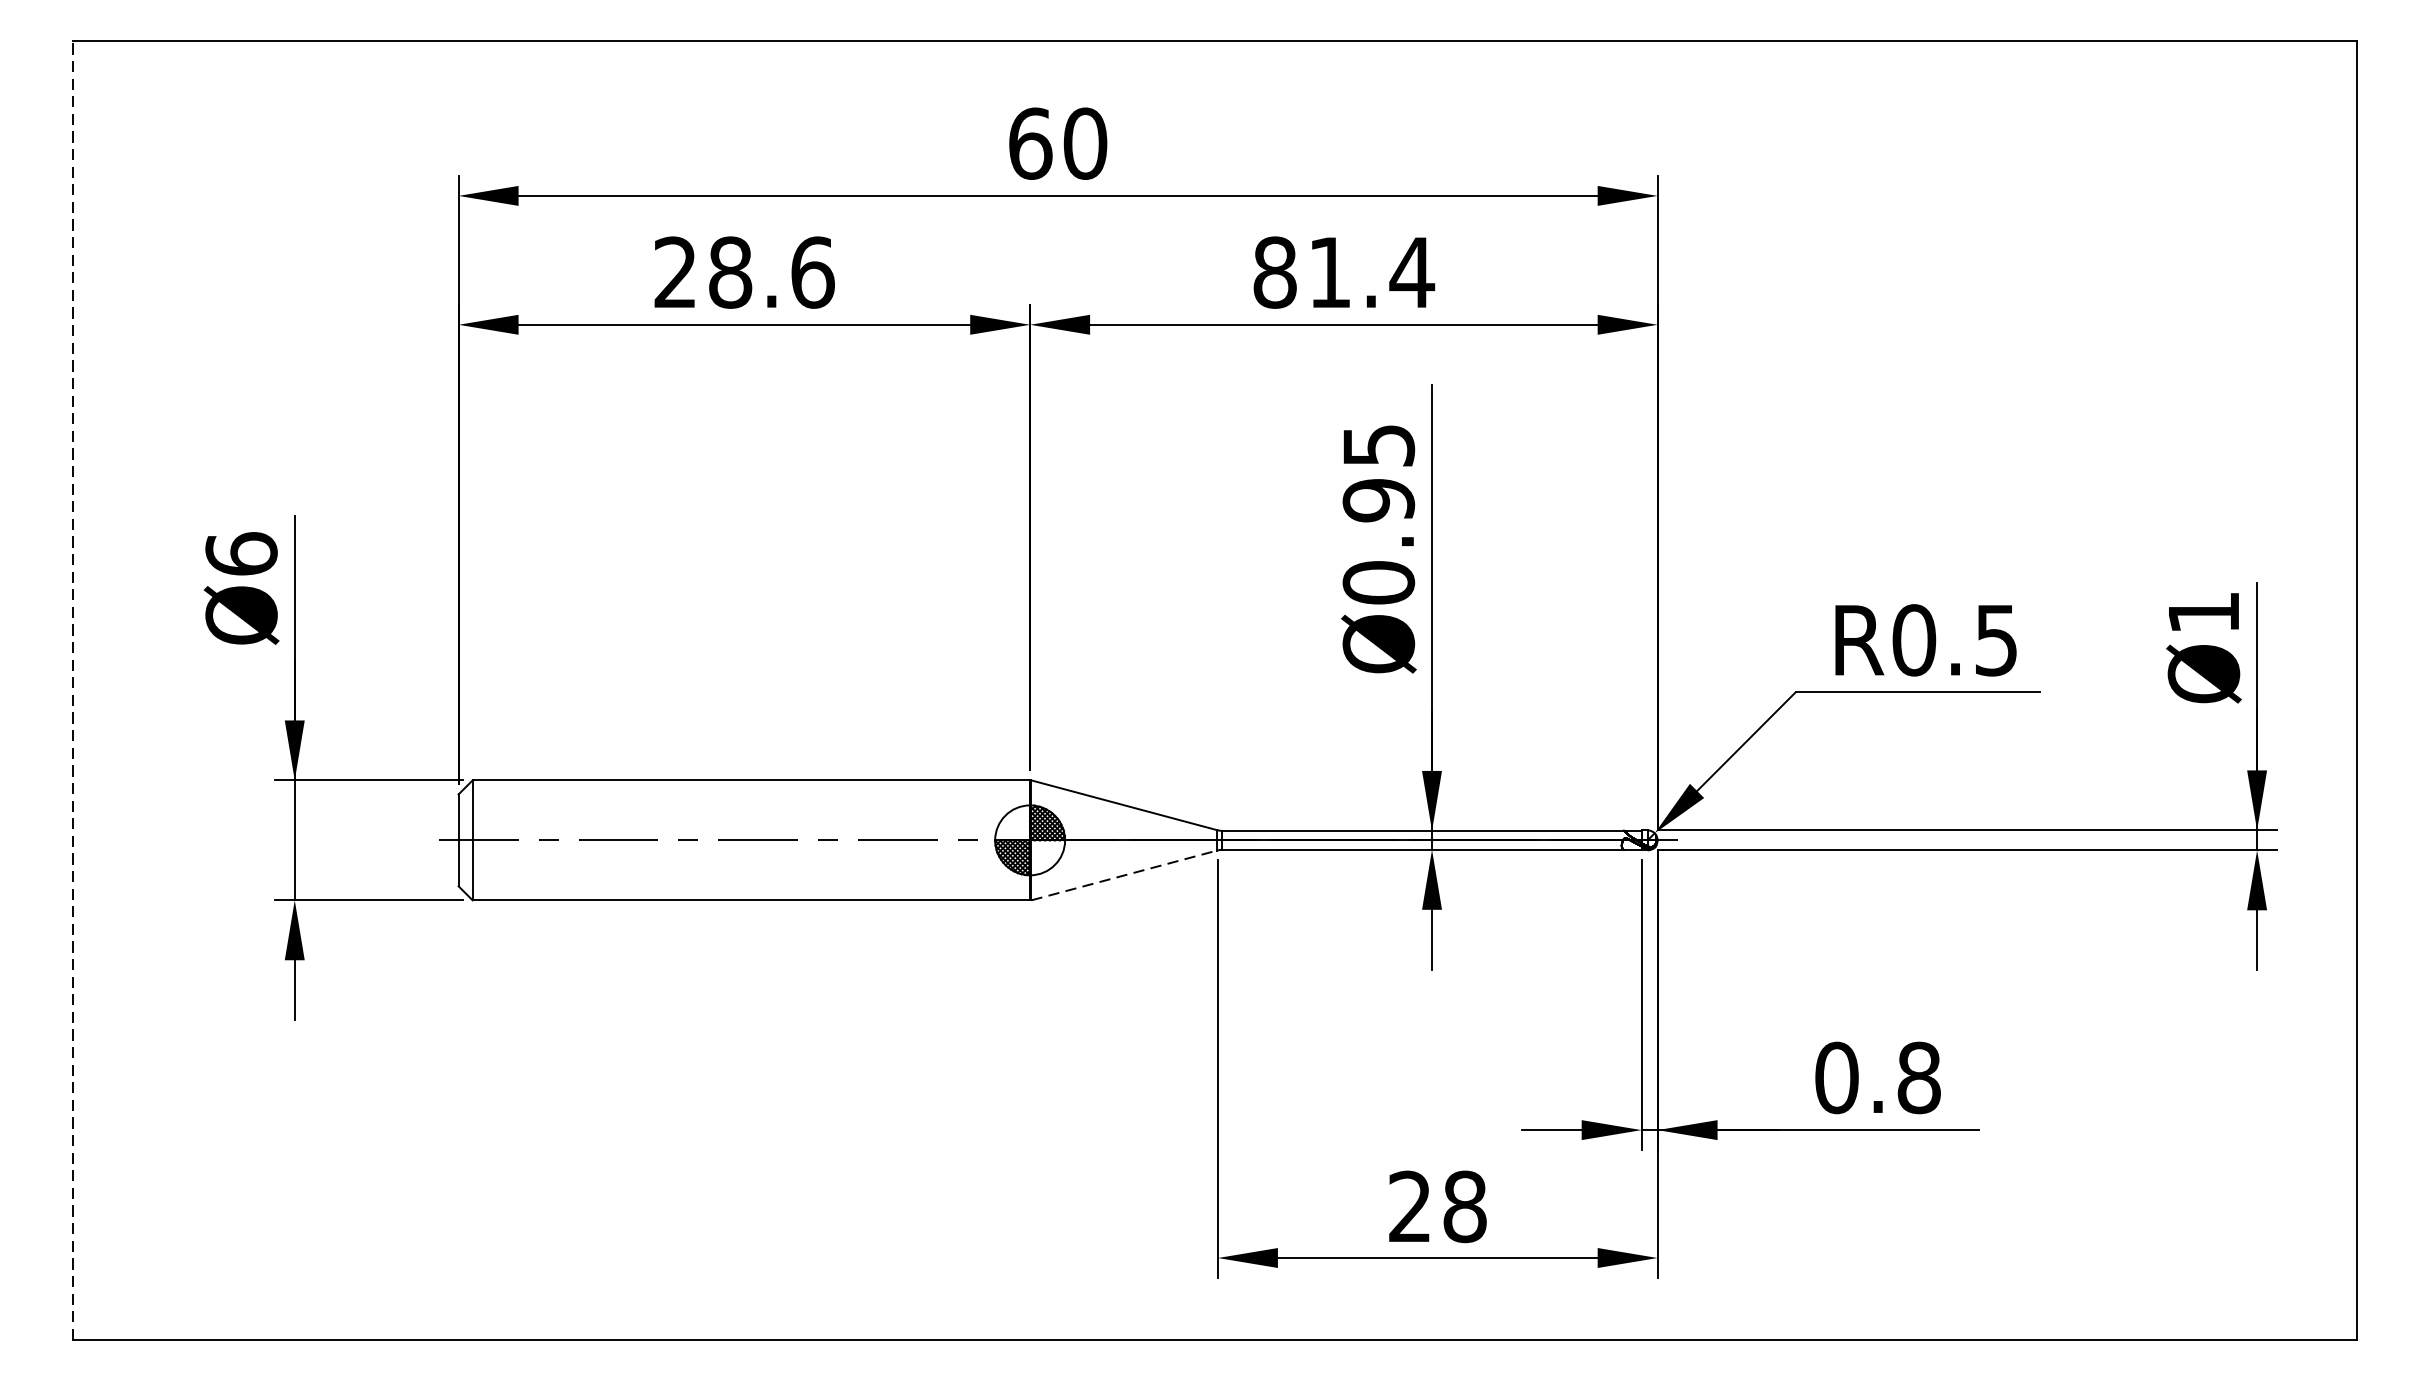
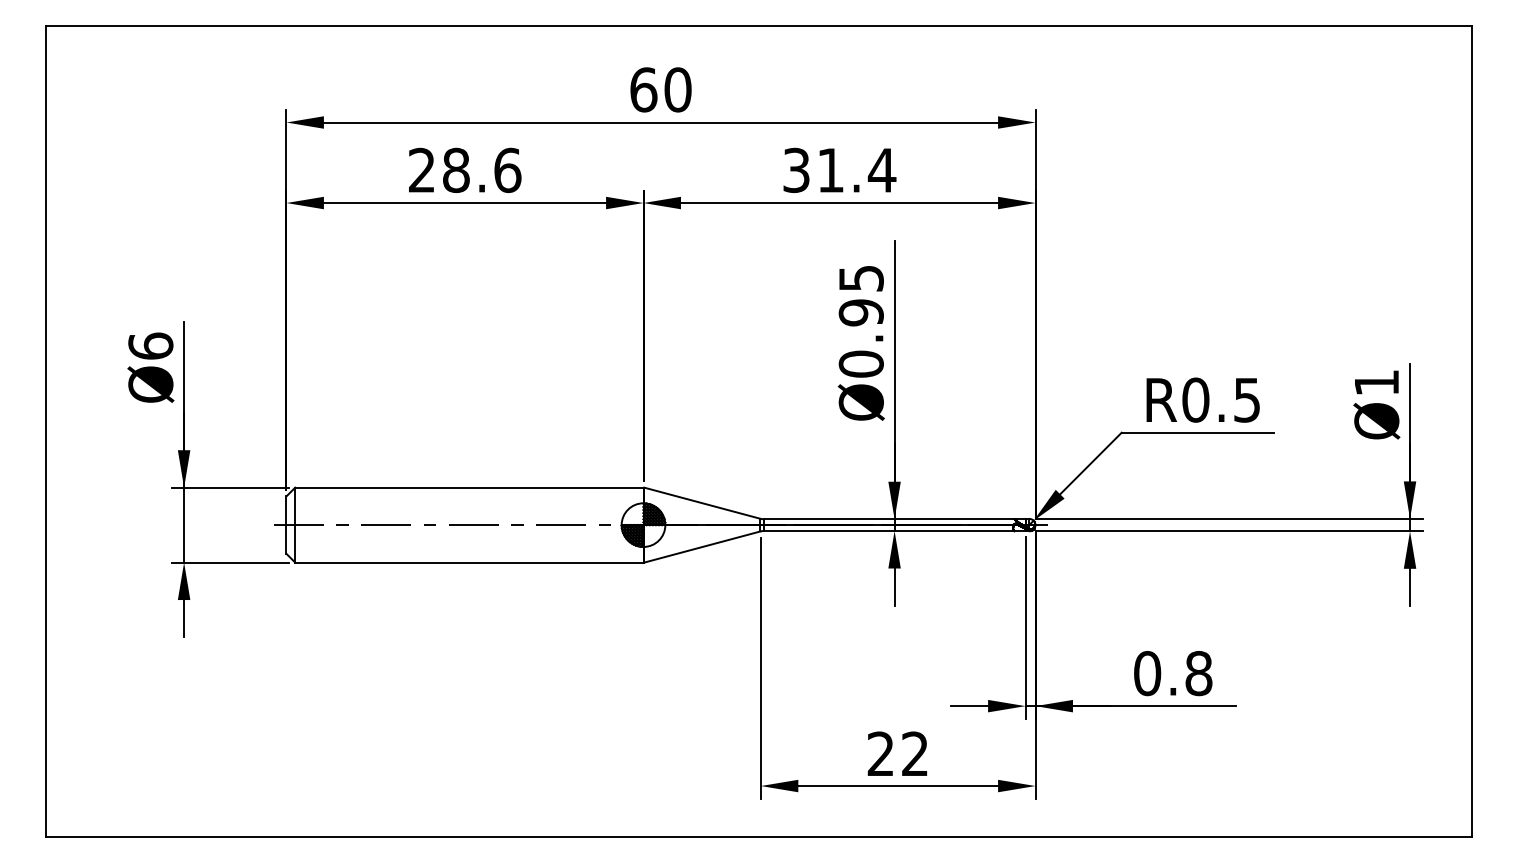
text: (1275, 272) -> (796, 170), 81.4 -> 31.4
line: (72, 690) -> (45, 431), dashed -> solid
line: (1124, 874) -> (702, 546), dashed -> solid
text: (1463, 1205) -> (914, 753), 28 -> 22

